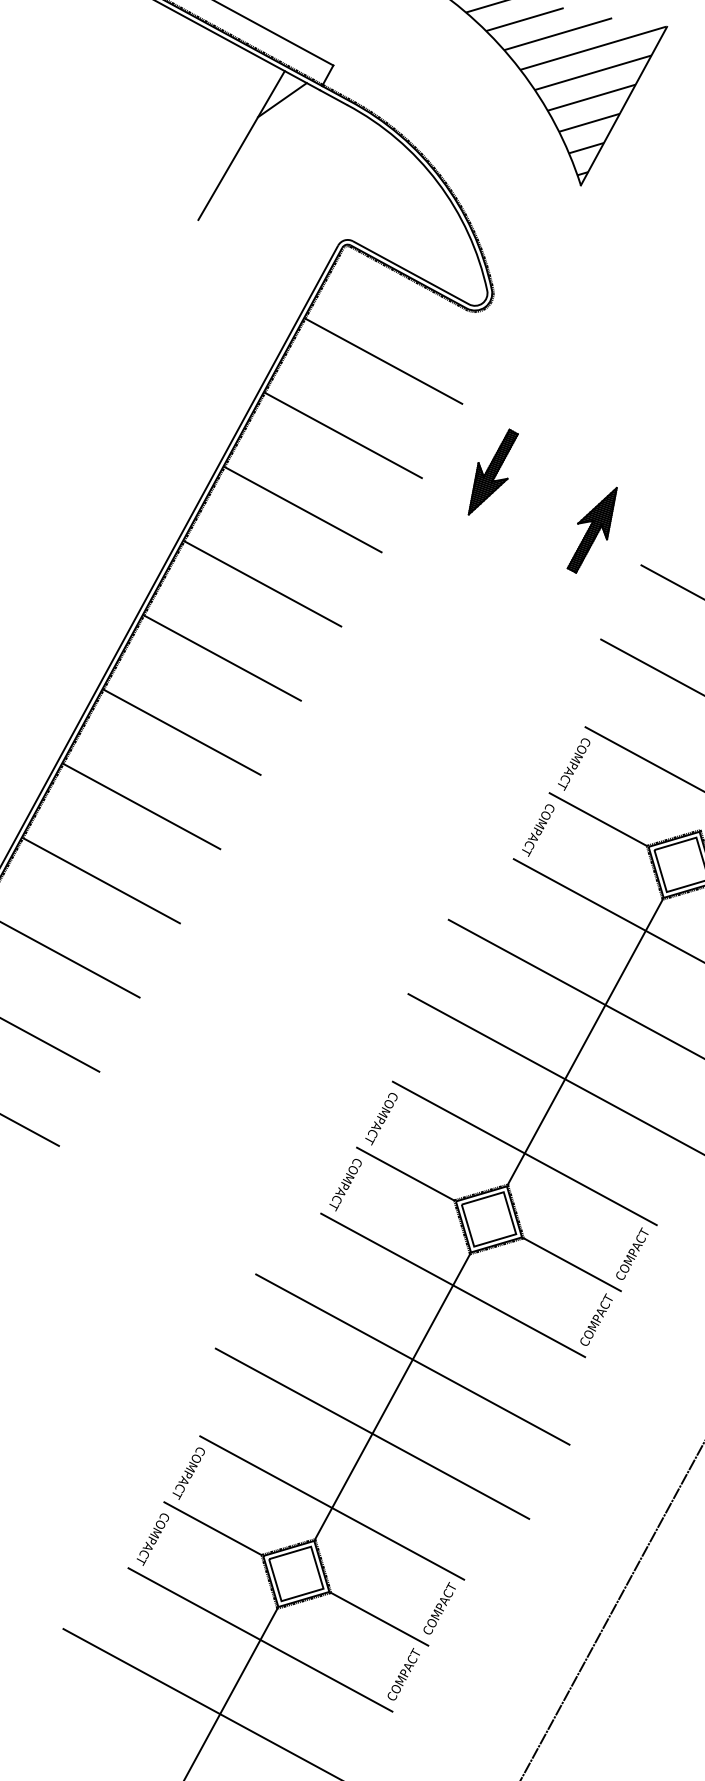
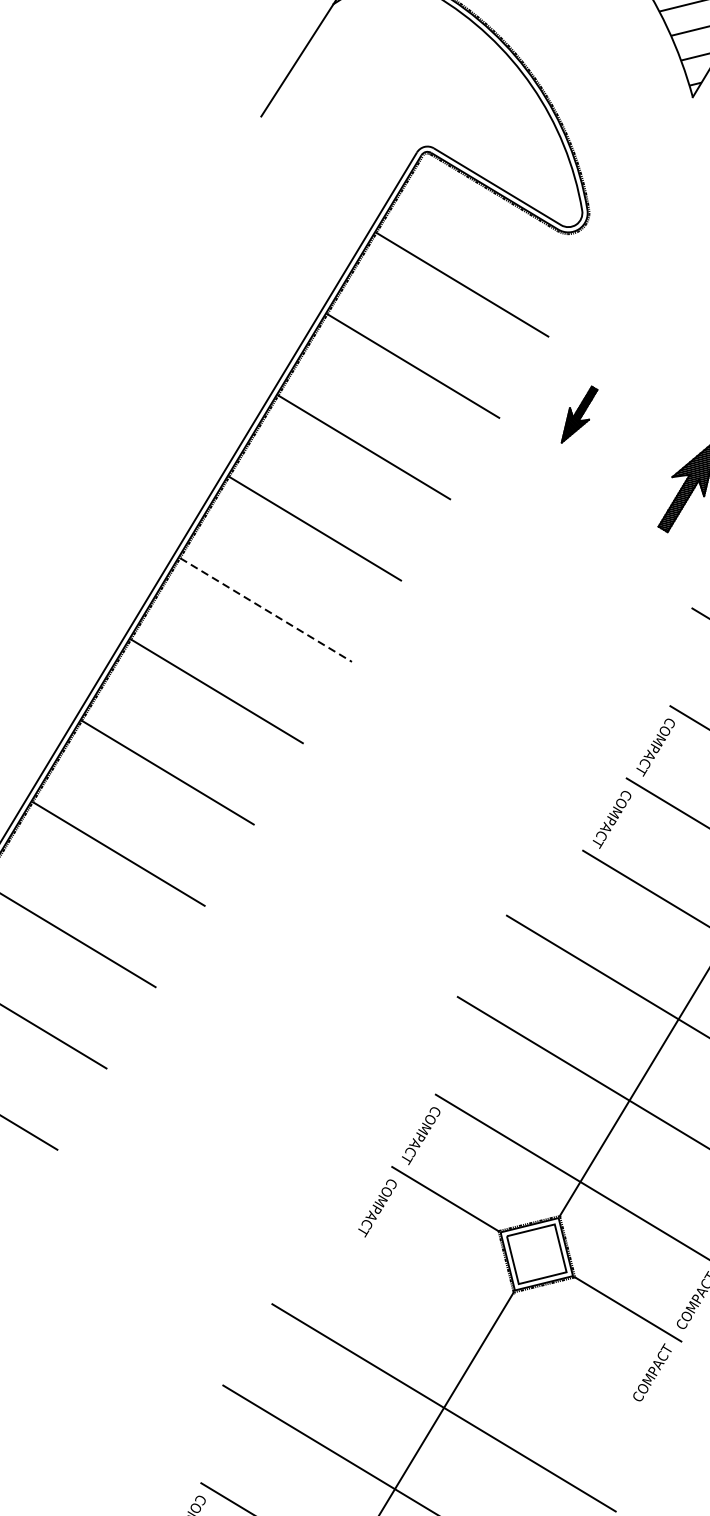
part: (492, 471) -> (578, 414), size x0.6
line: (223, 658) -> (267, 610), solid -> dashed
line: (453, 1285) -> (493, 1326), removed

